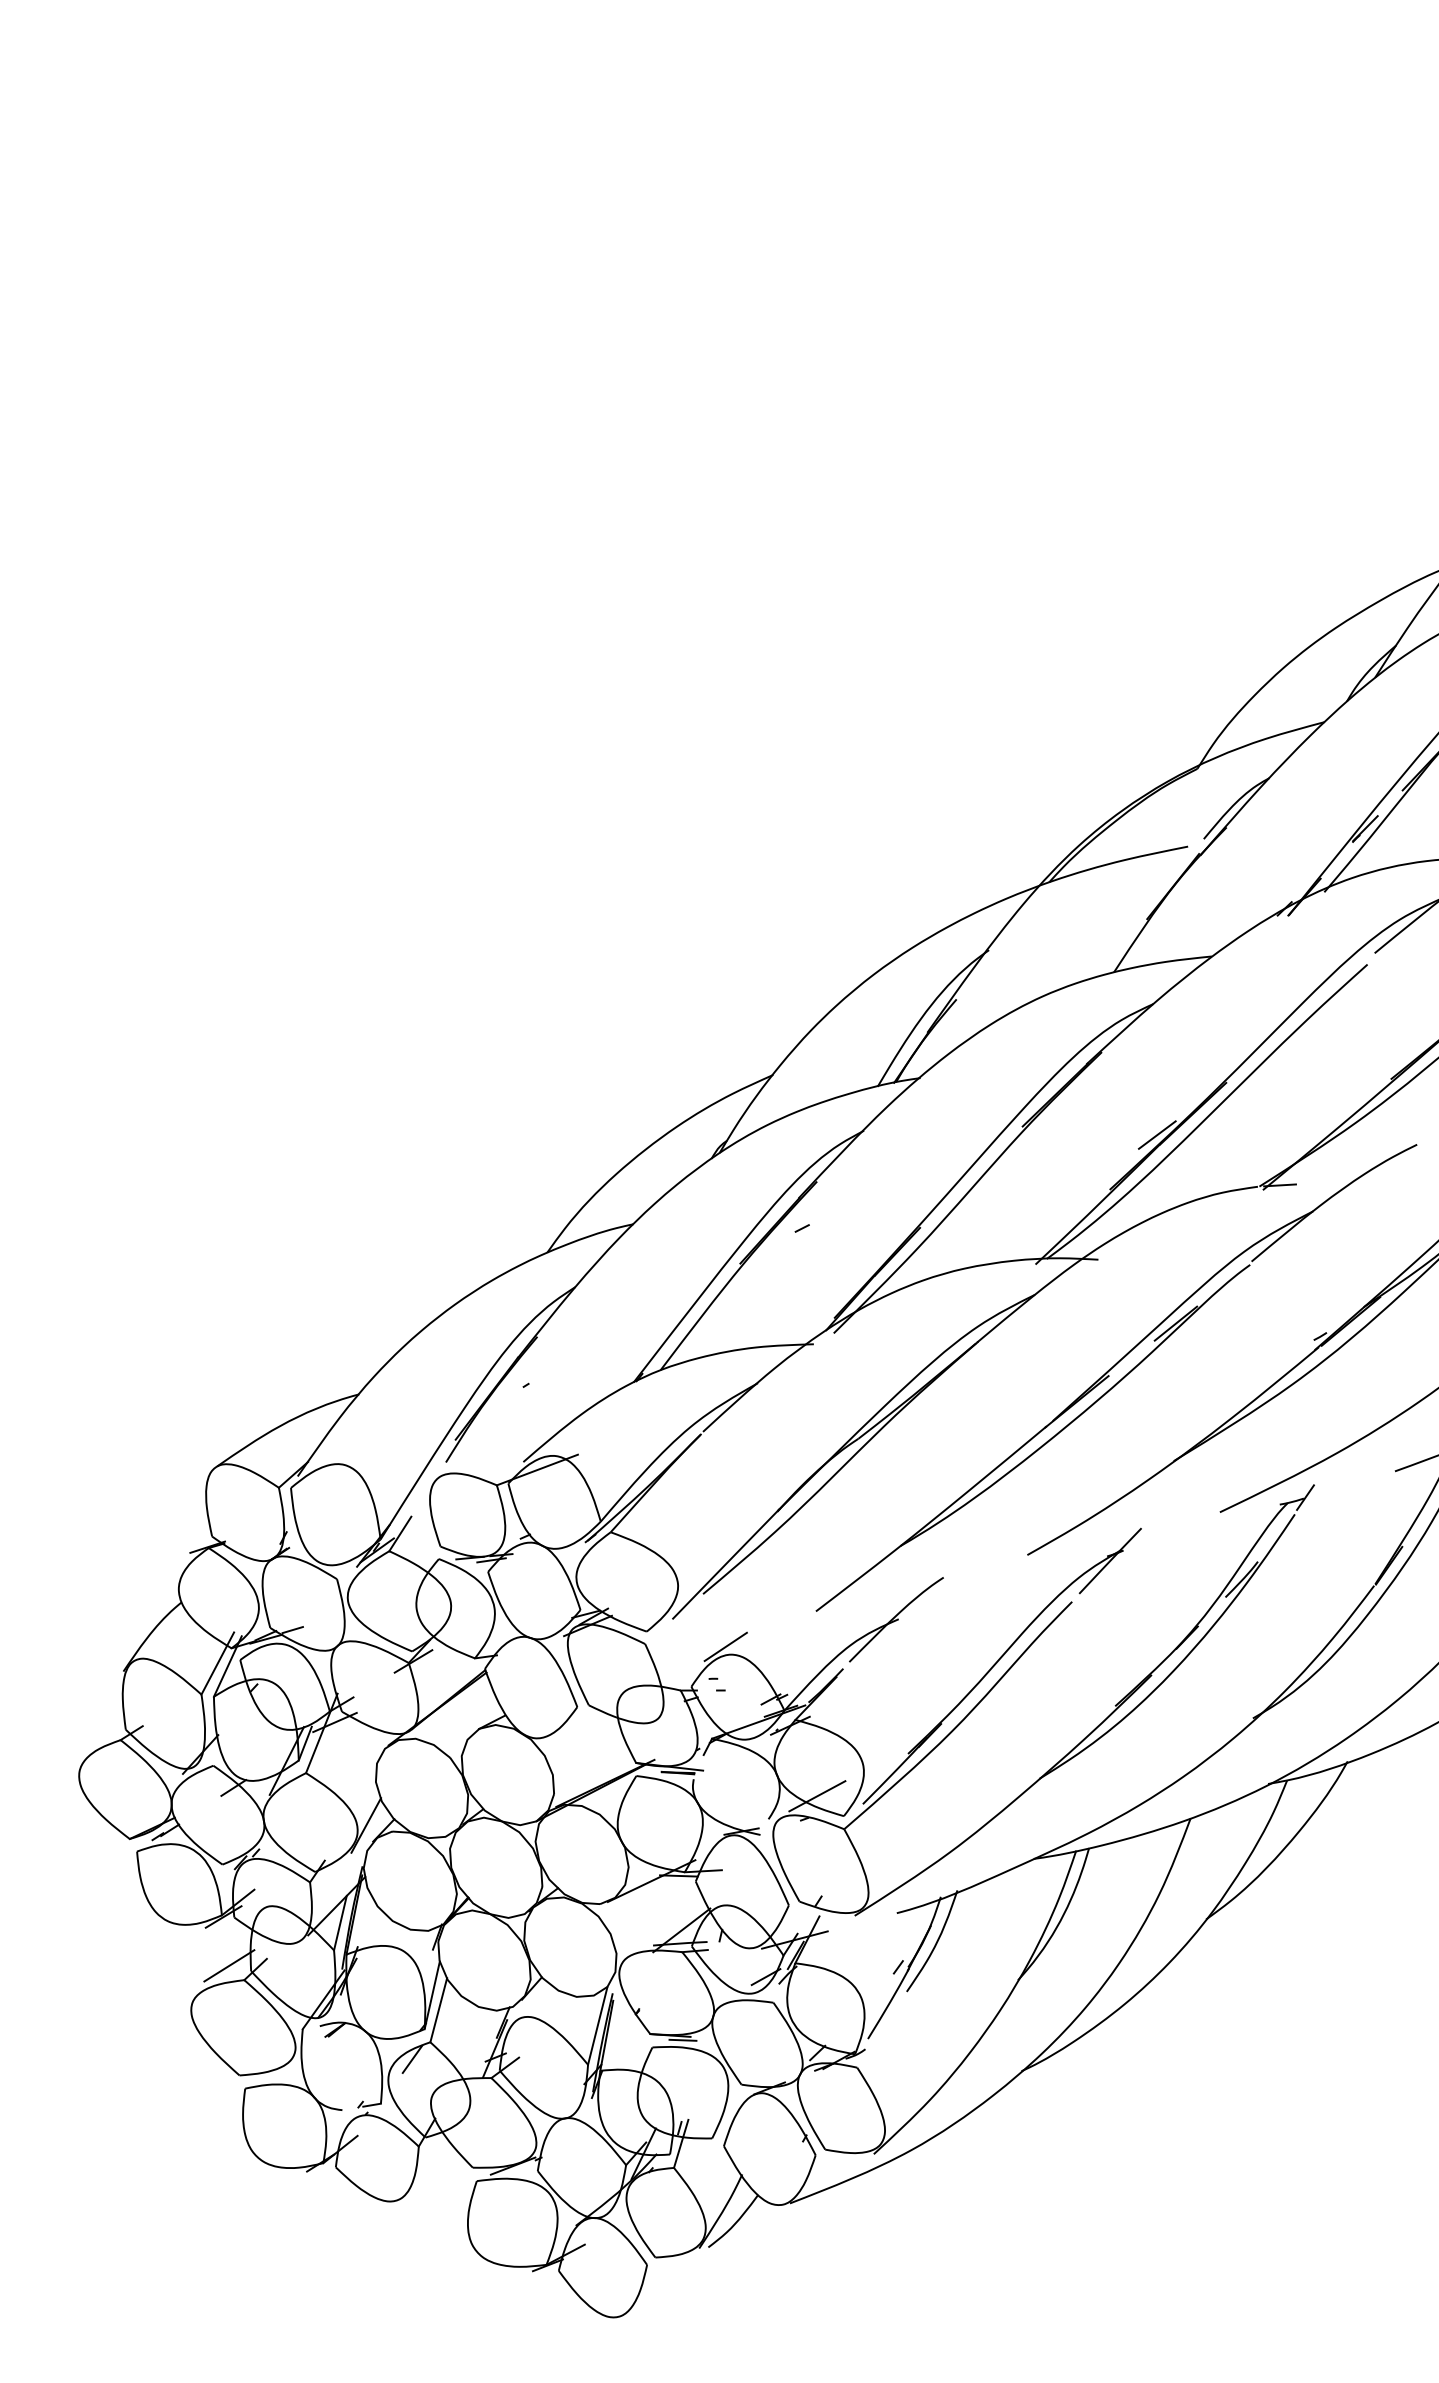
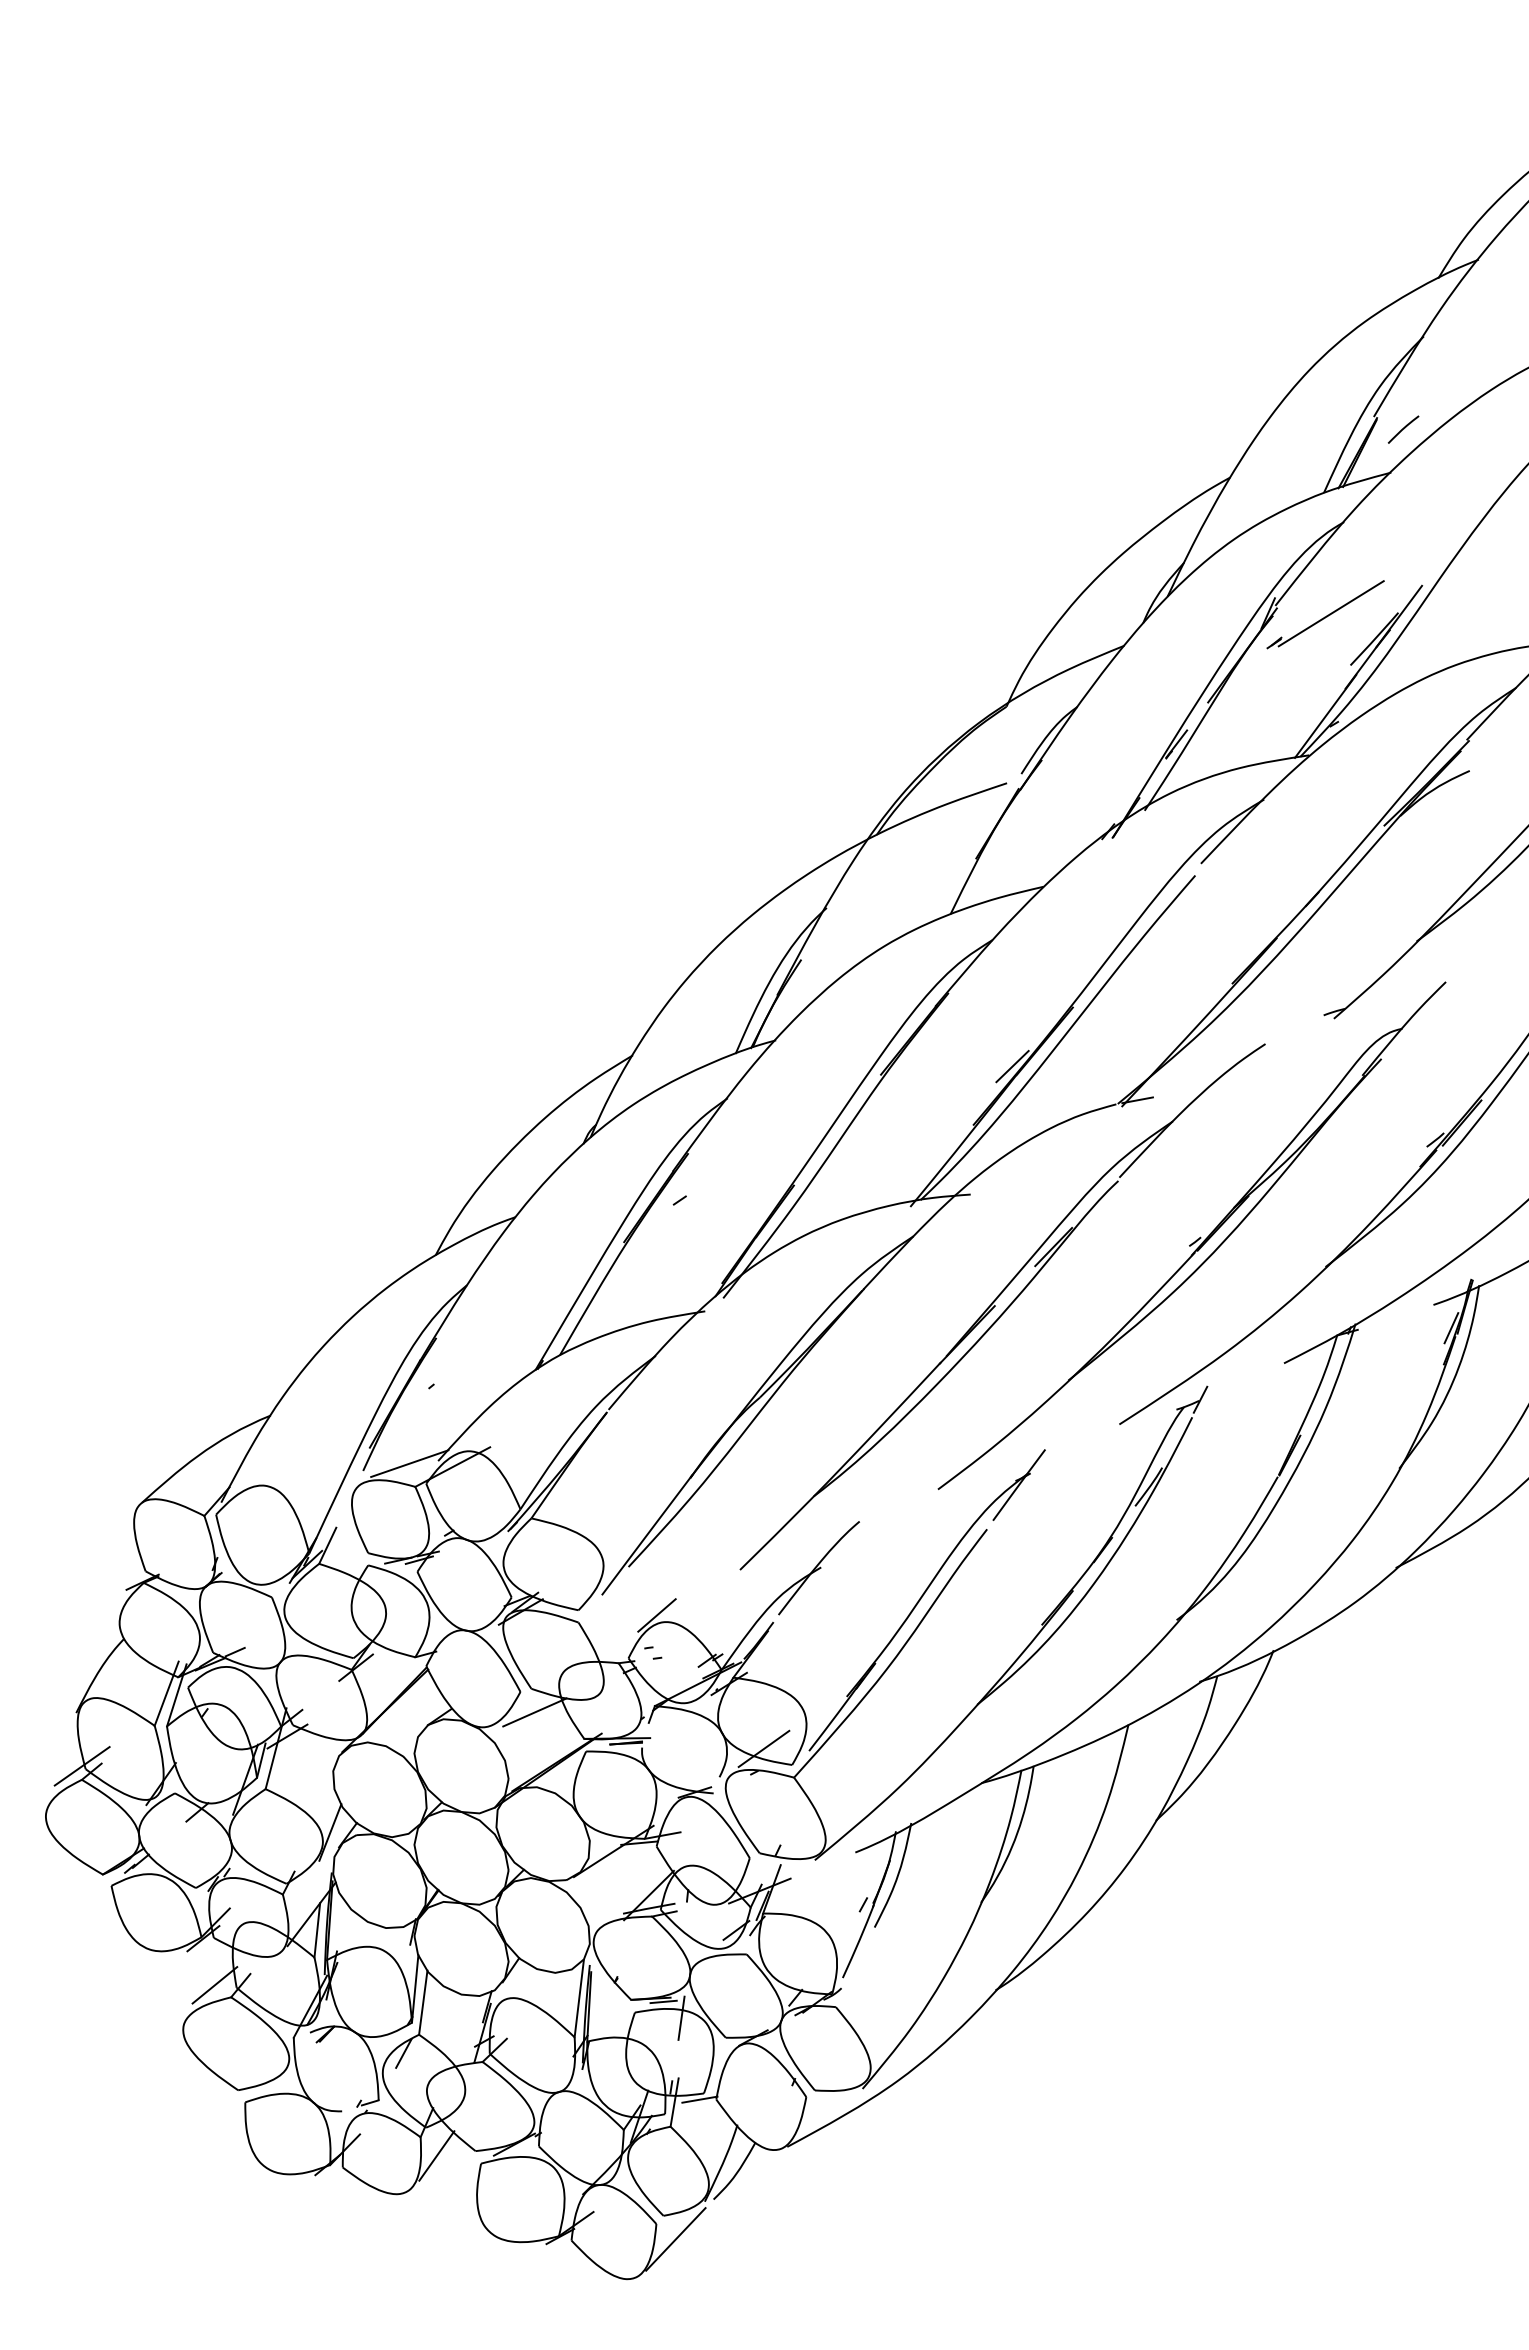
line: (493, 1460) -> (409, 1463), added
line: (121, 1726) -> (81, 1766), added
line: (588, 1729) -> (534, 1712), added
line: (699, 2058) -> (681, 2017), added
line: (706, 2144) -> (699, 2099), added
line: (432, 2167) -> (436, 2155), added
line: (664, 2283) -> (675, 2239), added

